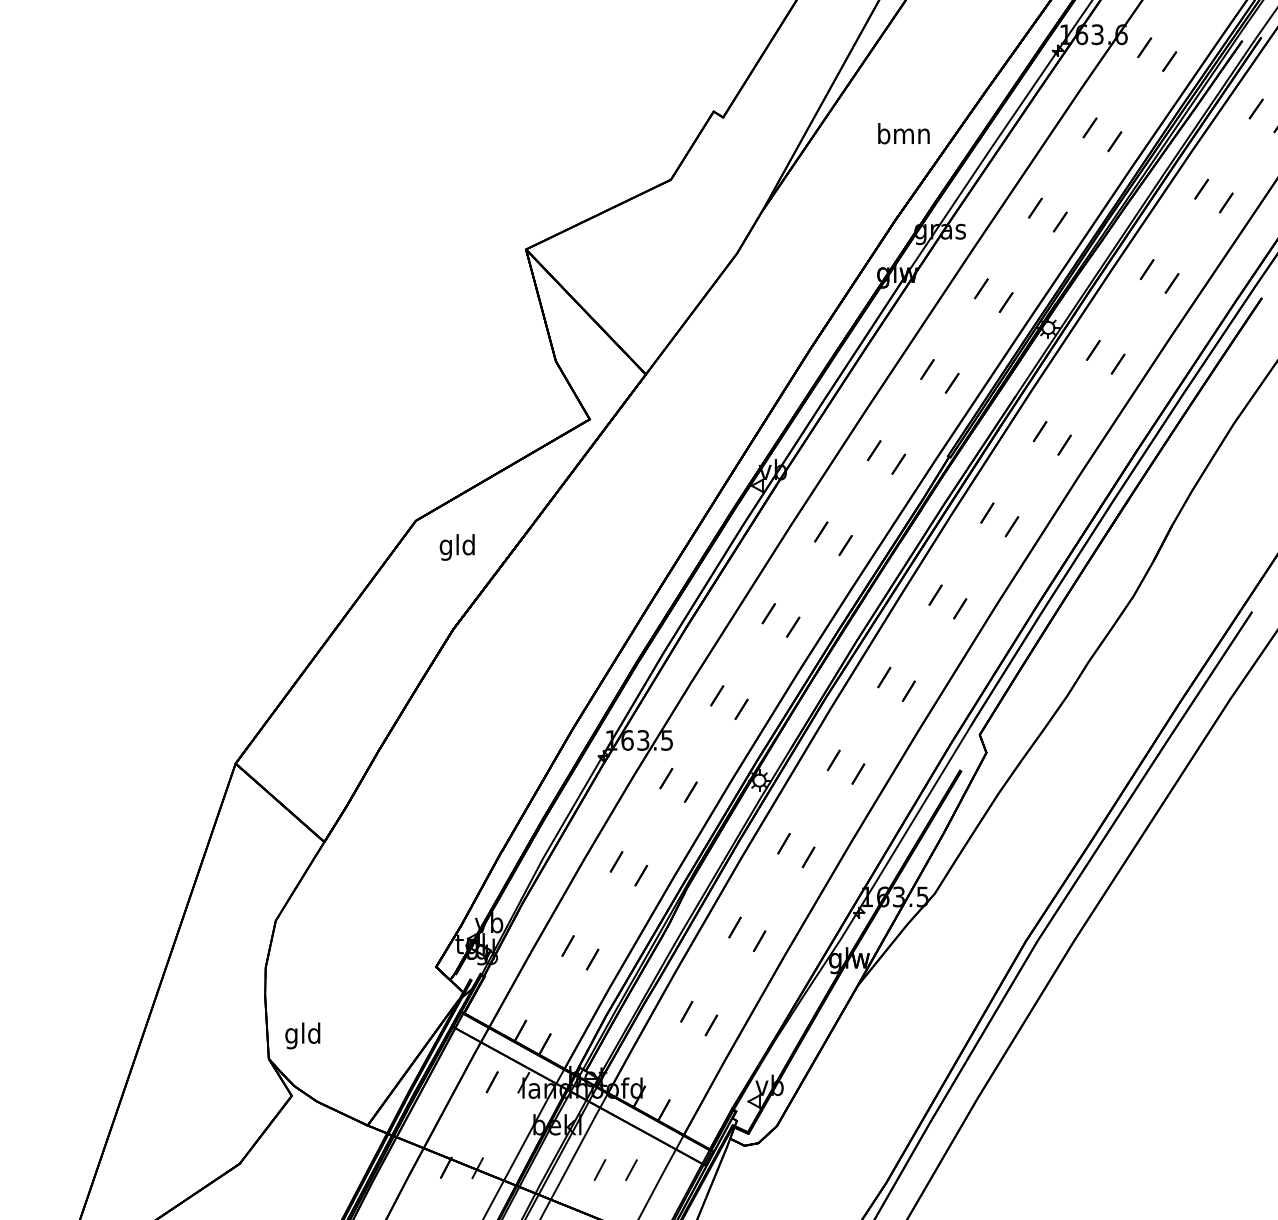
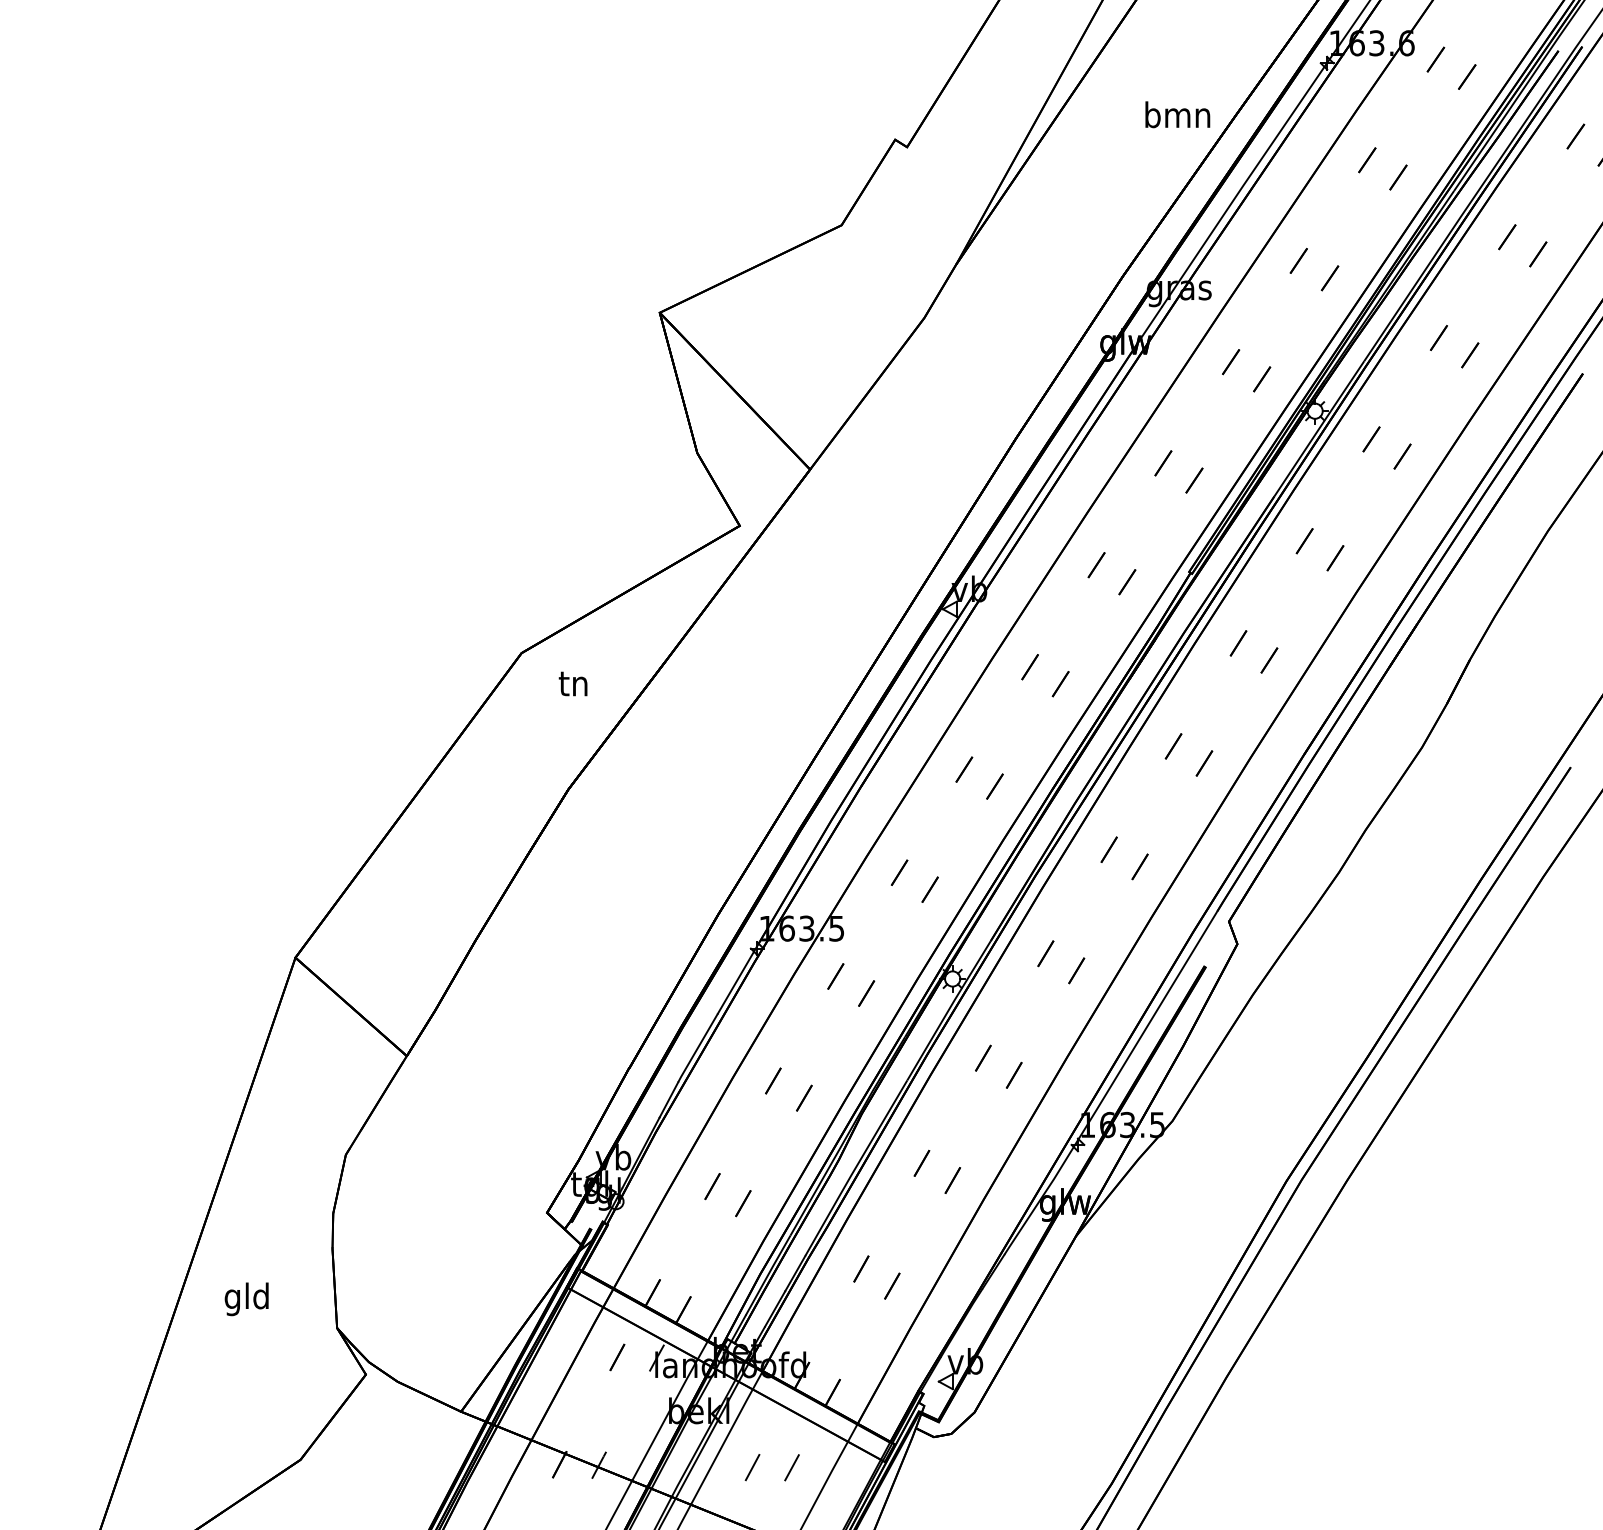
text: (903, 133) -> (1177, 114), moved
text: (456, 547) -> (572, 686), gld -> tn
text: (302, 1035) -> (246, 1298), moved

